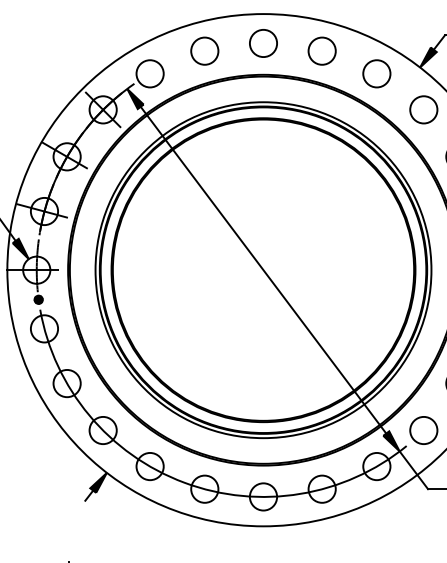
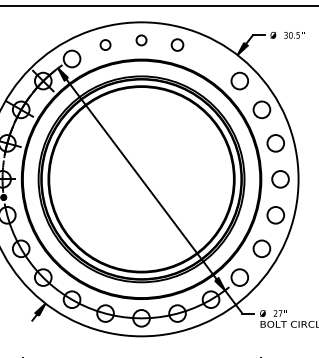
circle: (263, 43) -> (141, 40), size x0.6
circle: (204, 50) -> (105, 44), size x0.6
circle: (322, 50) -> (177, 44), size x0.7
circle: (375, 73) -> (210, 58), removed

